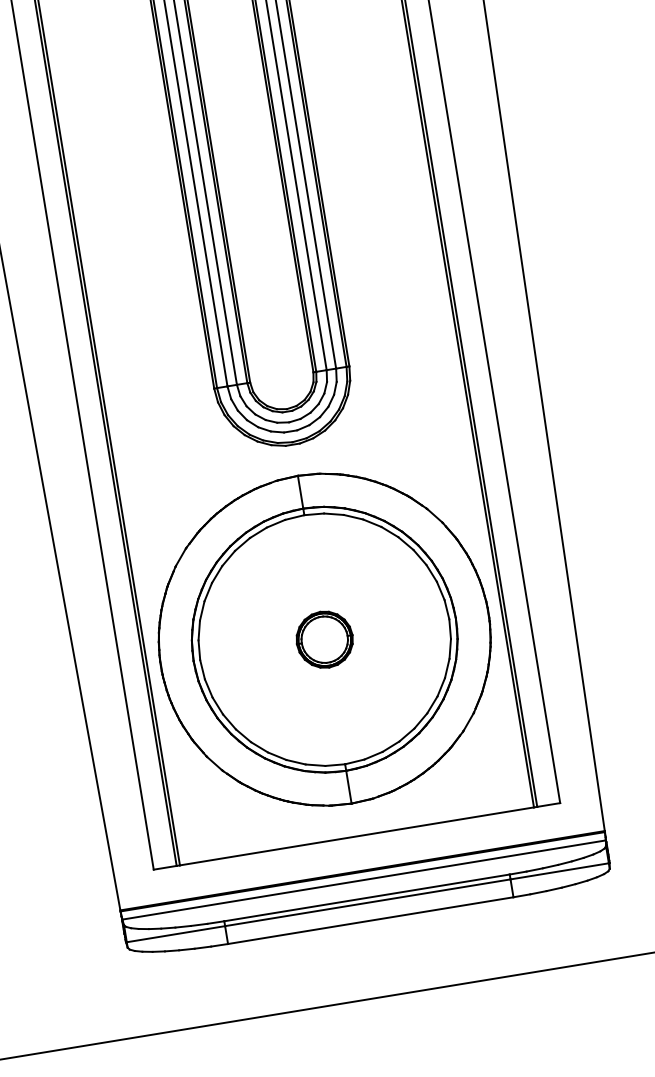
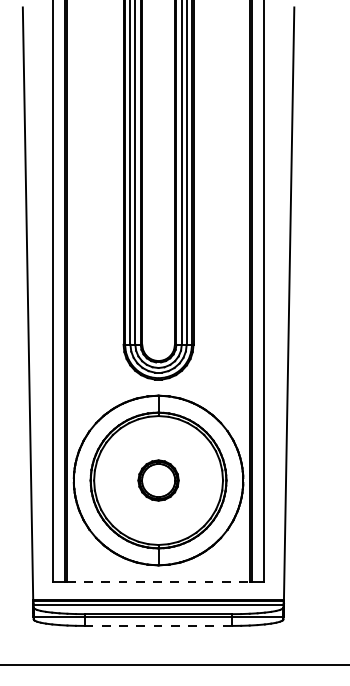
part: (324, 639) -> (158, 480), size x1.4
line: (356, 836) -> (158, 582), solid -> dashed
line: (370, 919) -> (158, 625), solid -> dashed

